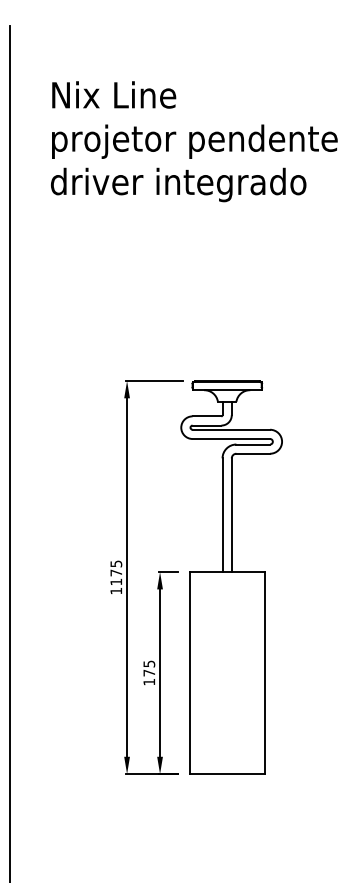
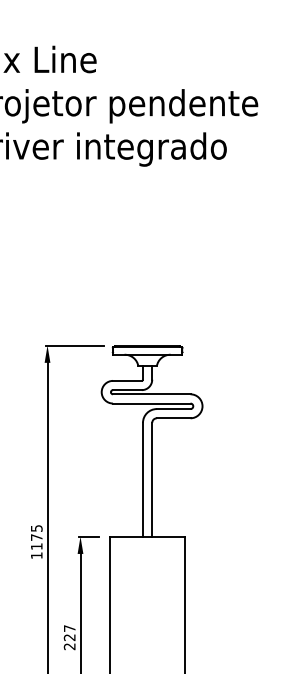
text: (149, 672) -> (69, 637), 175 -> 227

